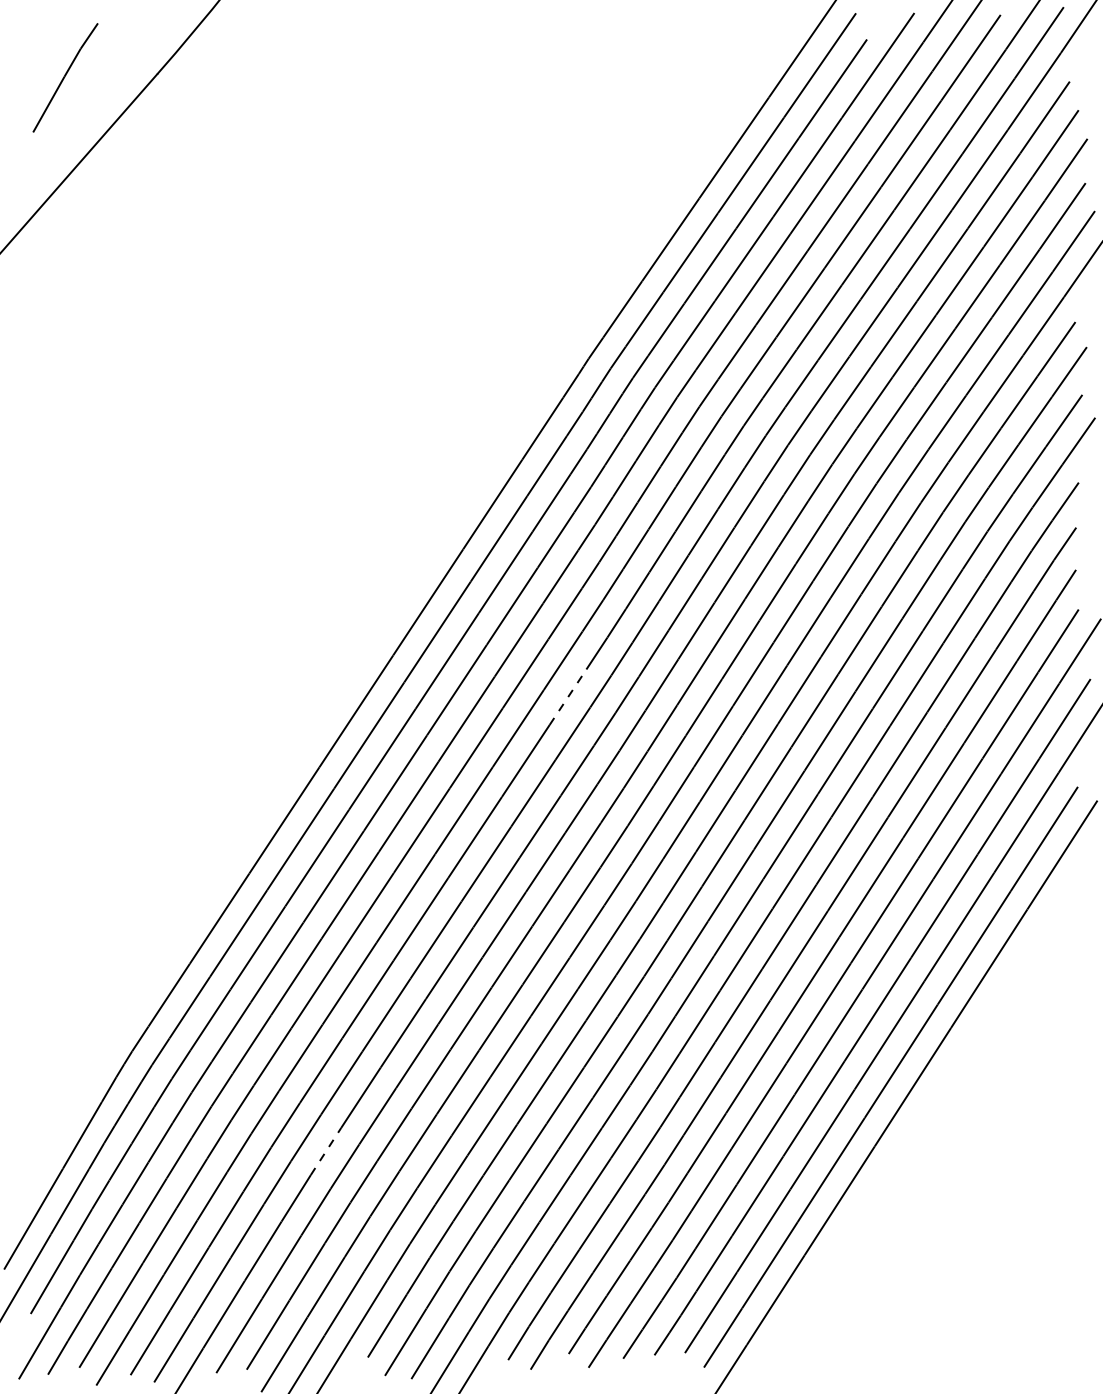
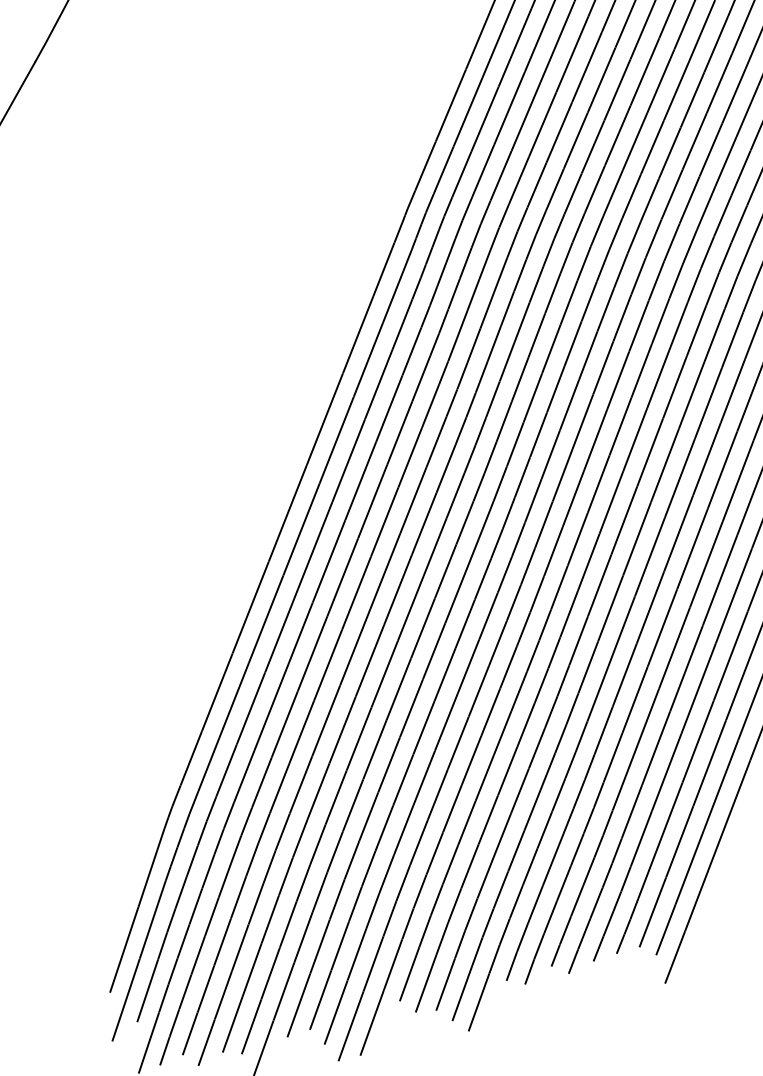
line: (568, 696) -> (446, 468), dashed -> solid
line: (326, 1151) -> (335, 851), dashed -> solid

